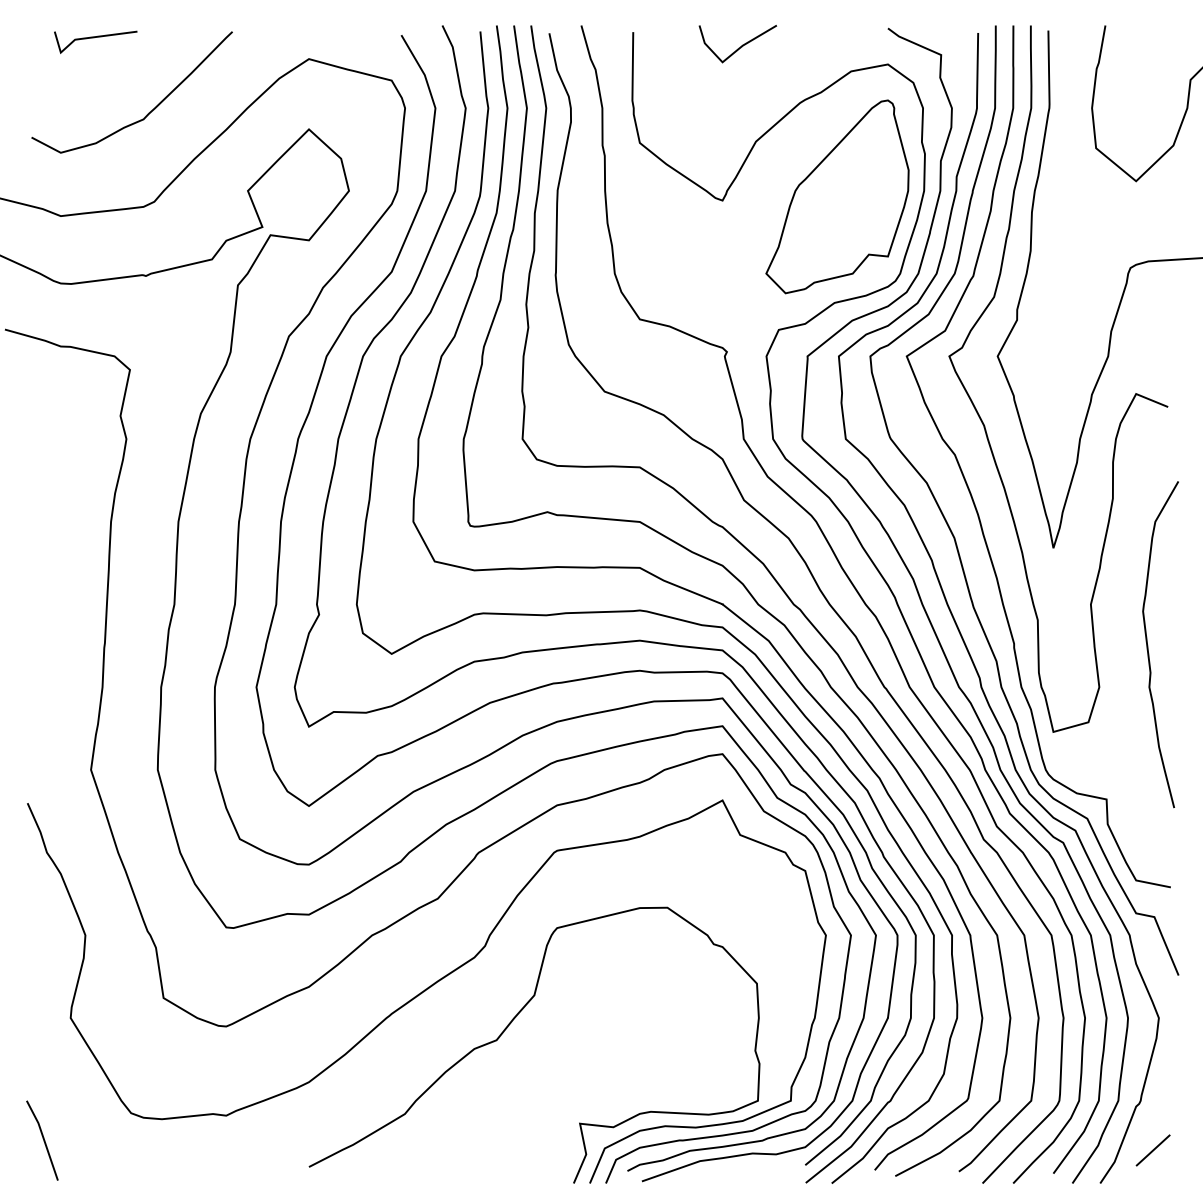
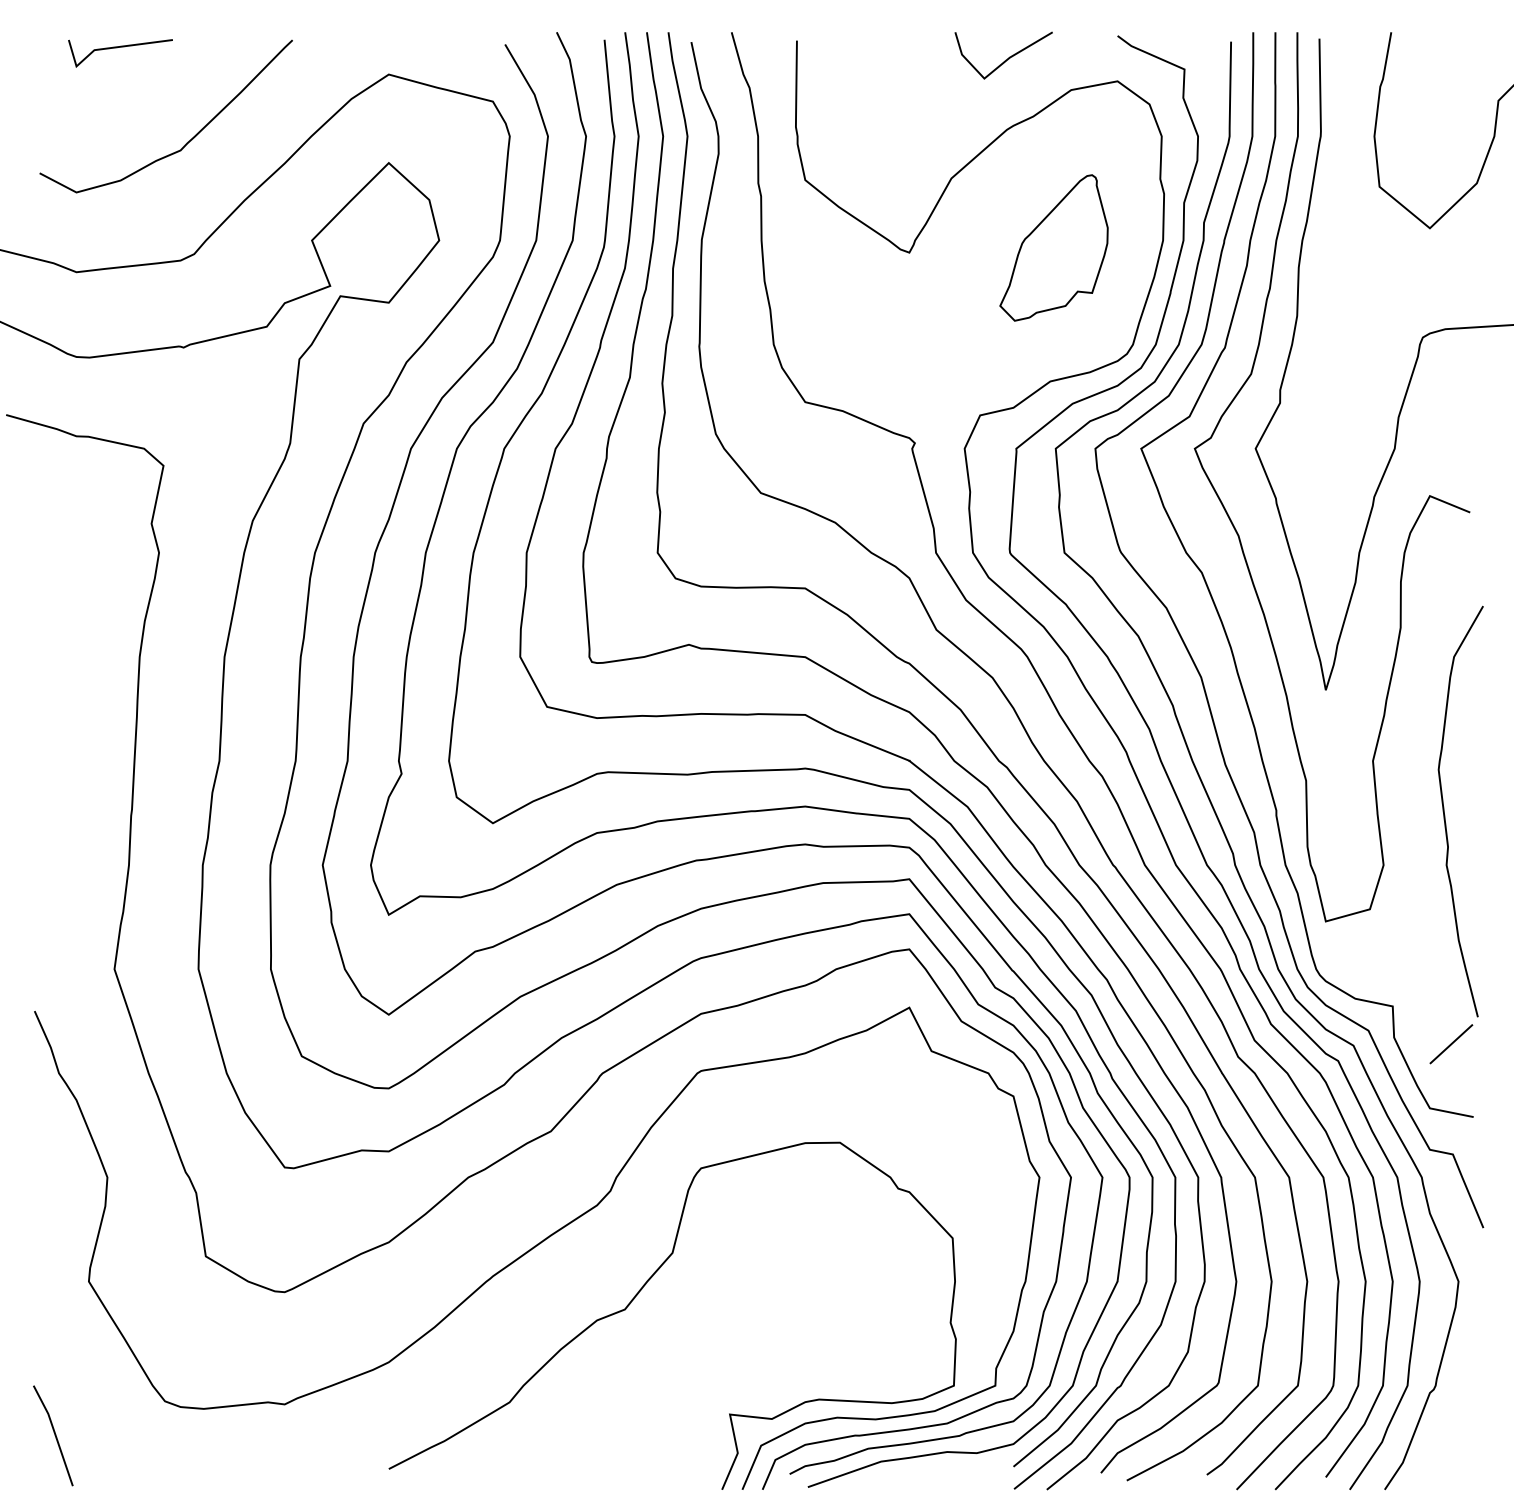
line: (740, 46) -> (1007, 58), moved
part: (837, 196) -> (1053, 247), size x0.6
line: (1153, 1150) -> (1451, 1044), moved

